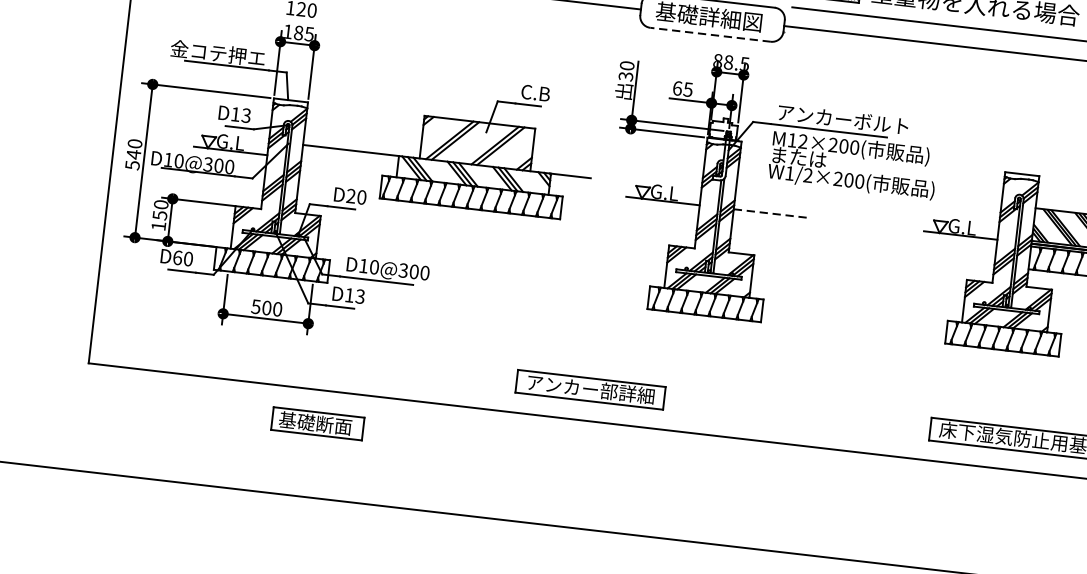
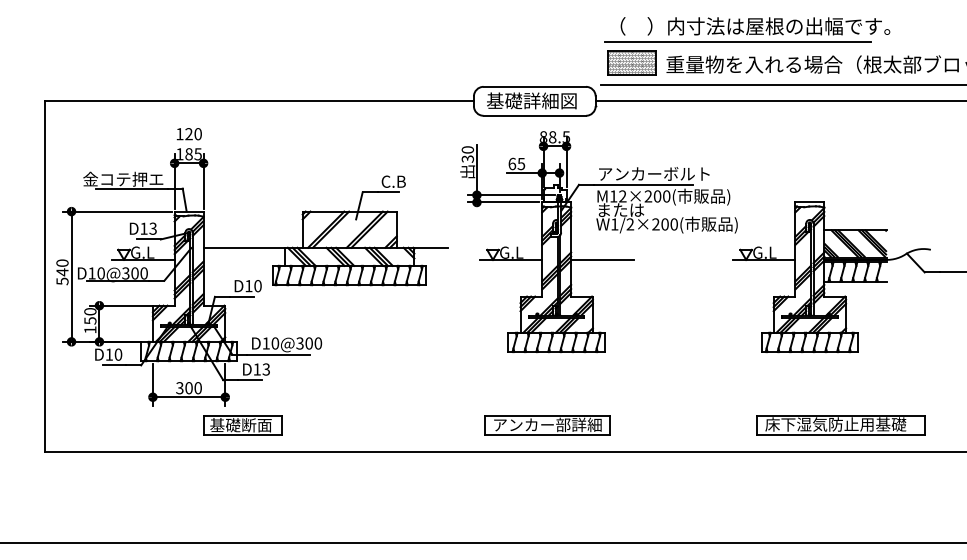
line: (710, 34) -> (534, 115), dashed -> solid
text: (350, 196) -> (248, 286), D20 -> D10
line: (770, 213) -> (602, 259), dashed -> solid
text: (177, 257) -> (109, 354), D60 -> D10
text: (255, 305) -> (179, 387), 500 -> 300
part: (590, 390) -> (547, 425), moved
part: (317, 423) -> (242, 425), moved

